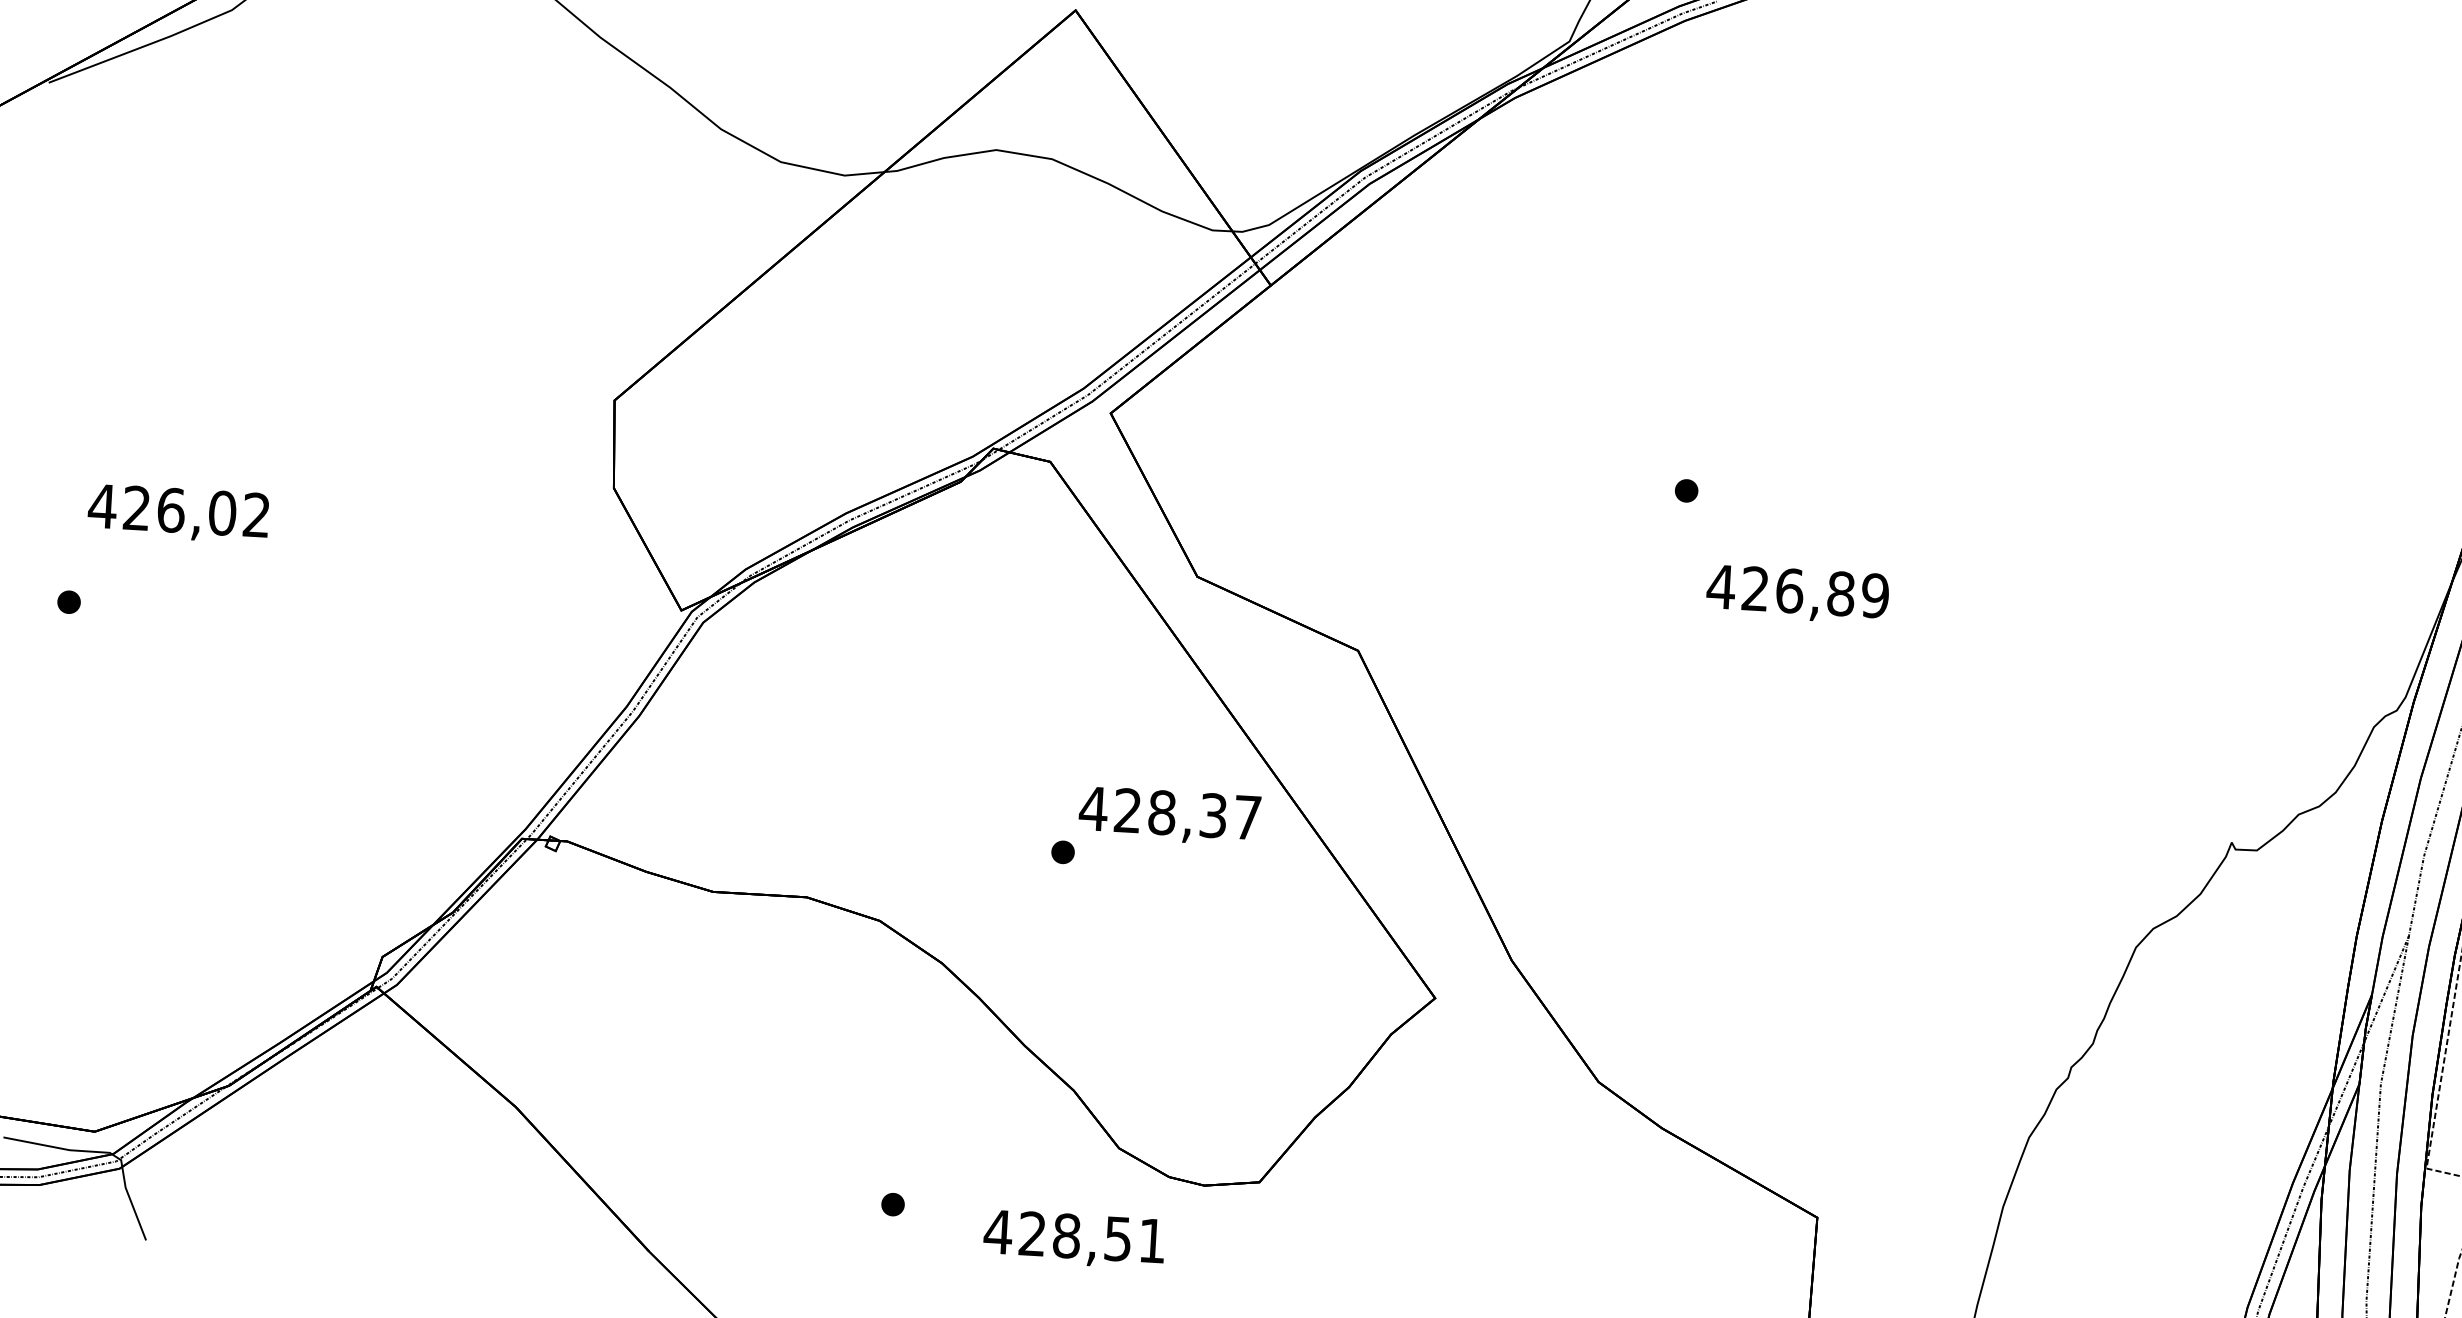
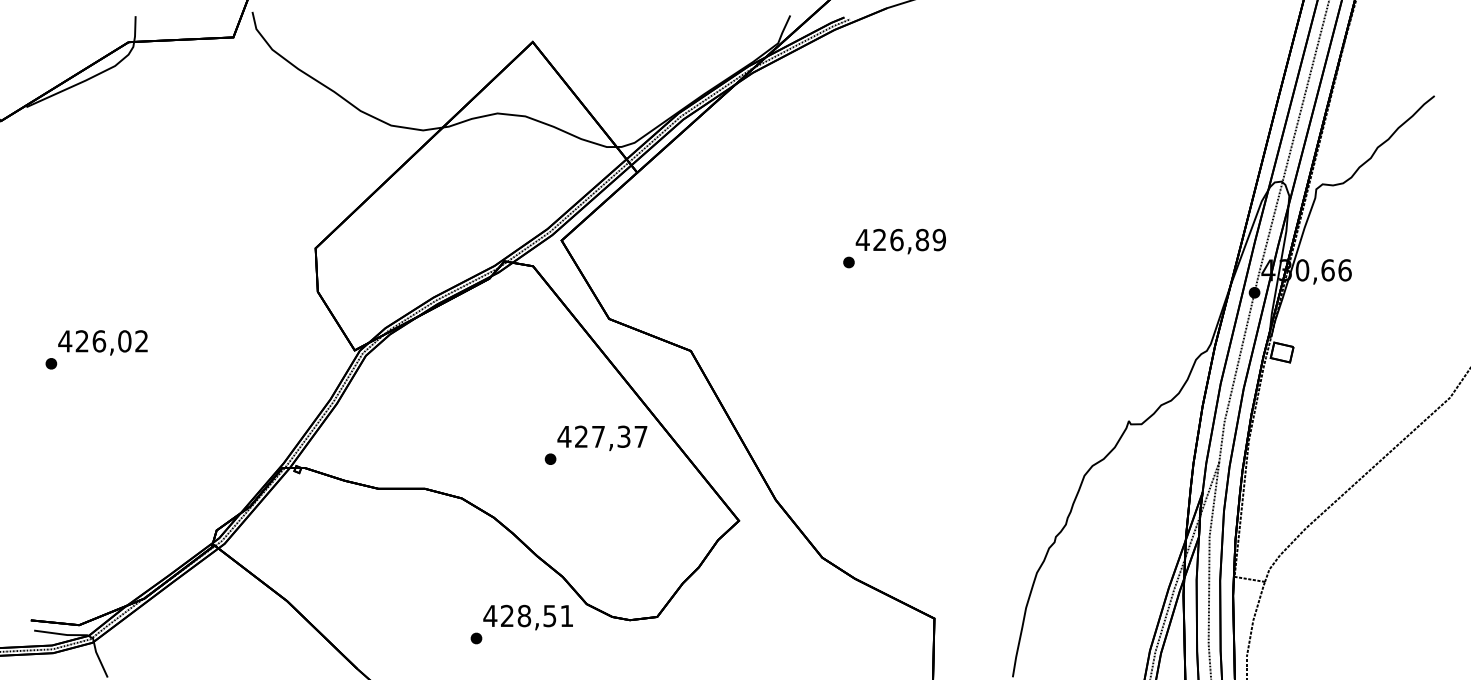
text: (177, 512) -> (102, 342), moved
text: (1796, 594) -> (900, 241), moved
text: (1162, 812) -> (598, 436), 428,37 -> 427,37
text: (1072, 1239) -> (527, 617), moved

